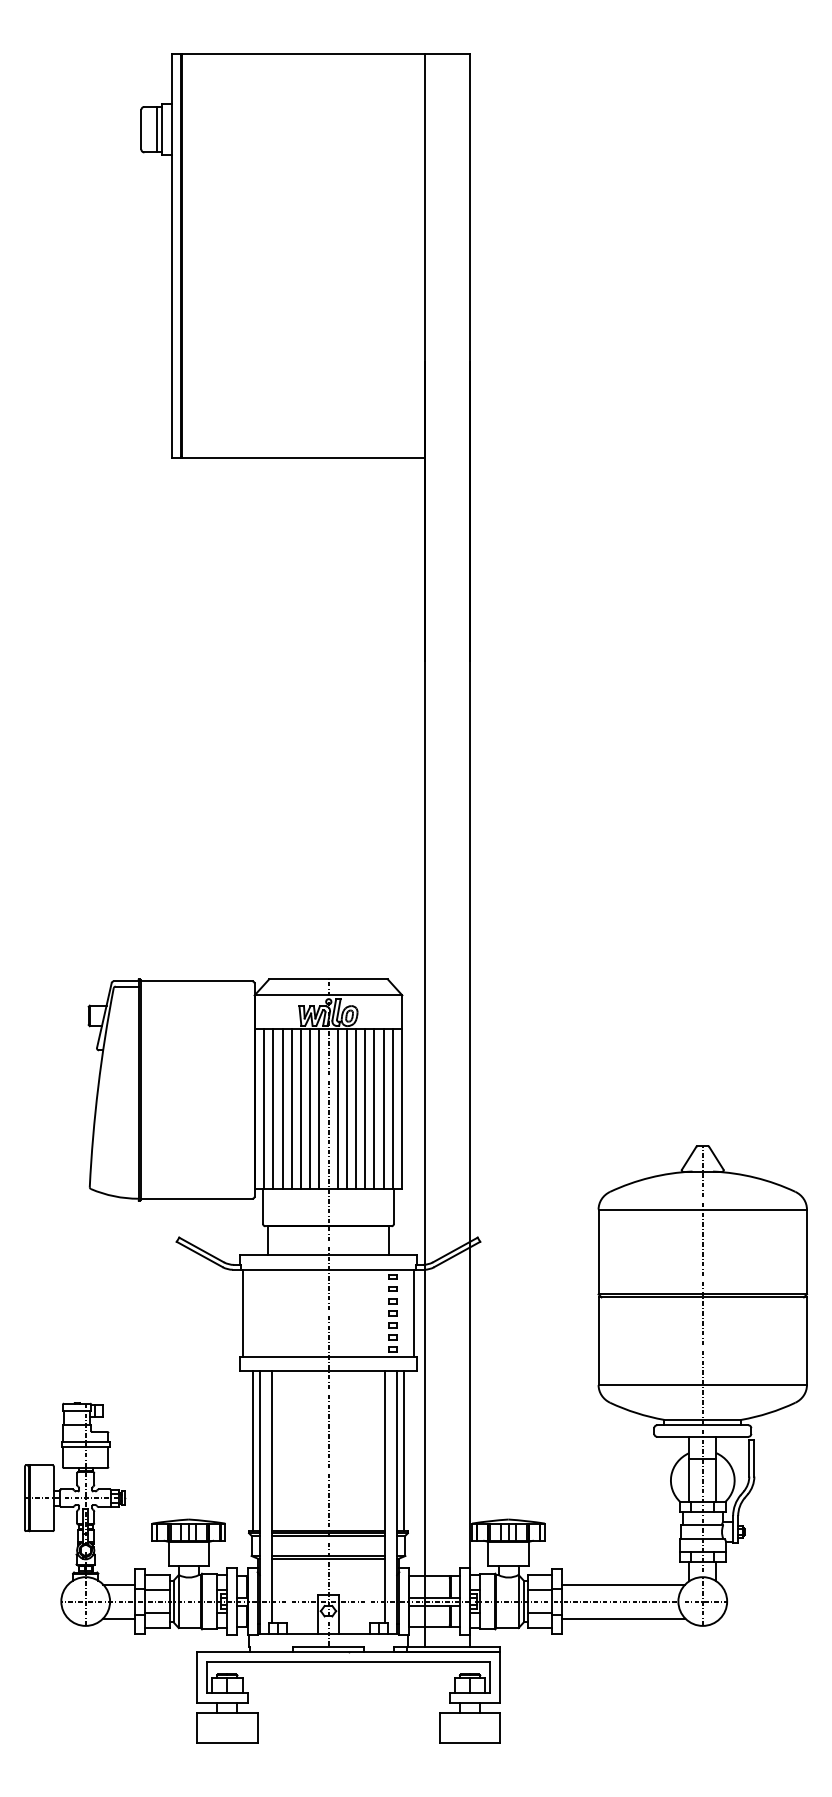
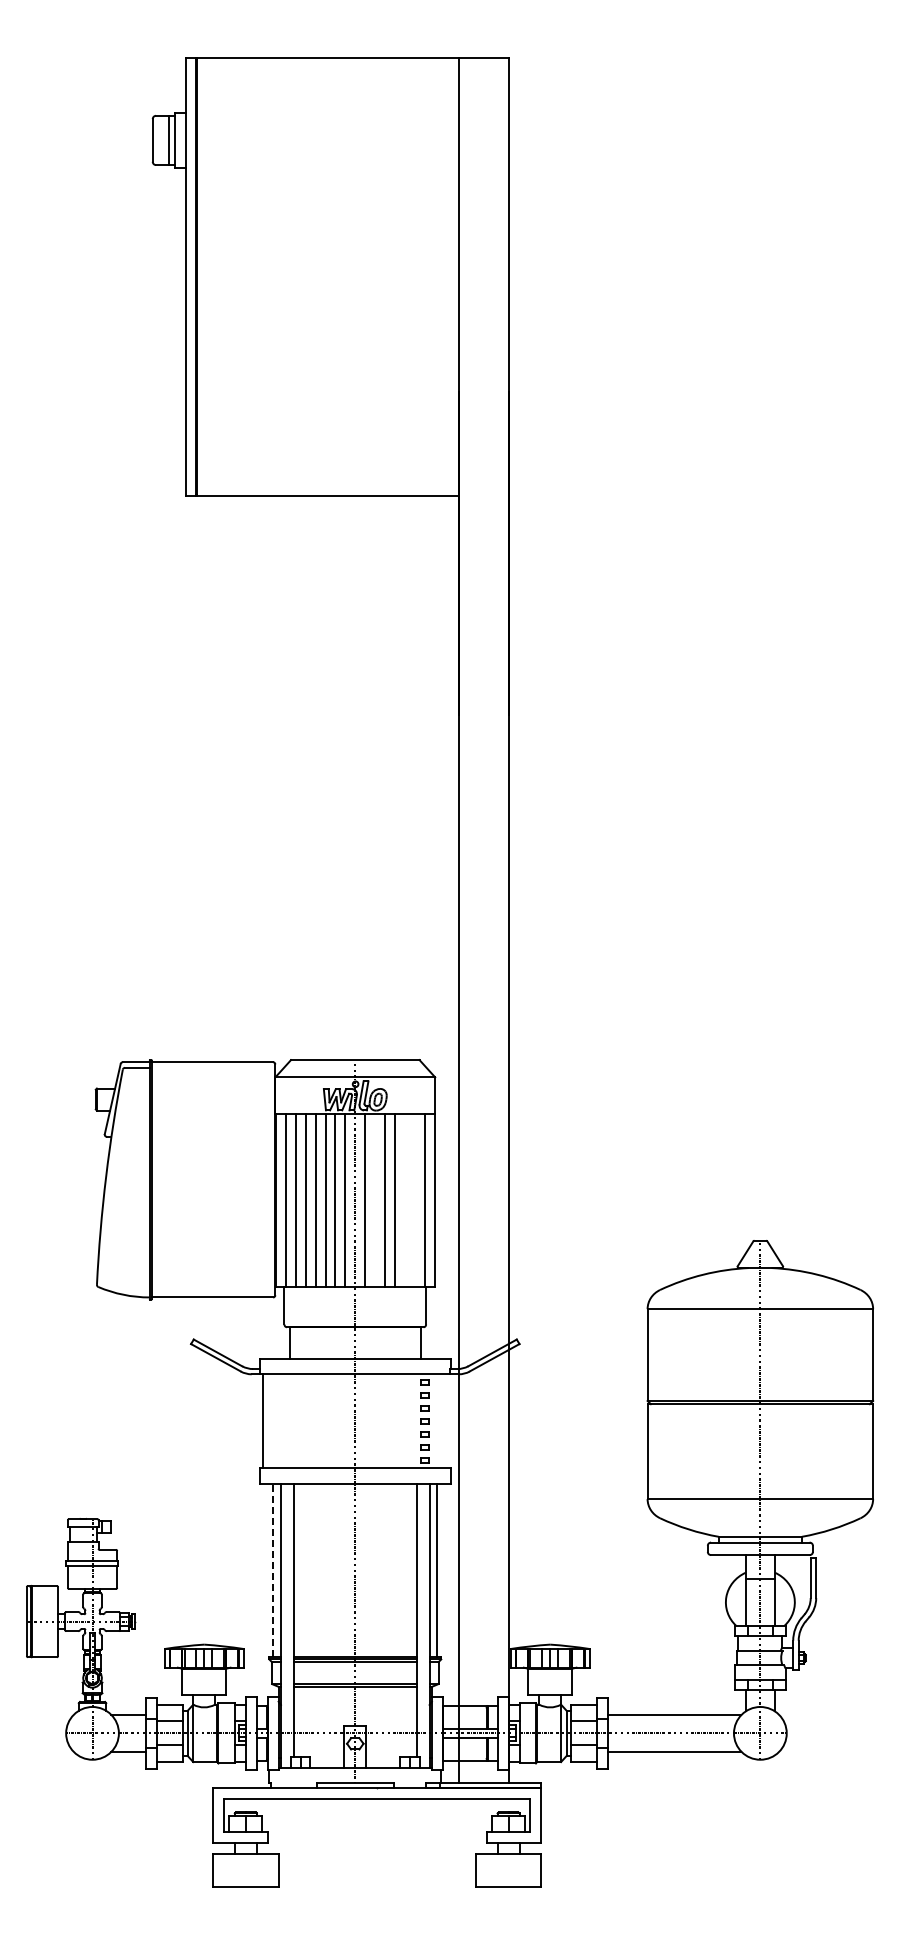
line: (347, 1109) -> (375, 1200), removed
line: (373, 1109) -> (404, 1200), removed
line: (383, 1109) -> (414, 1200), removed
line: (413, 1313) -> (447, 1421), removed
line: (252, 1450) -> (273, 1569), solid -> dashed

